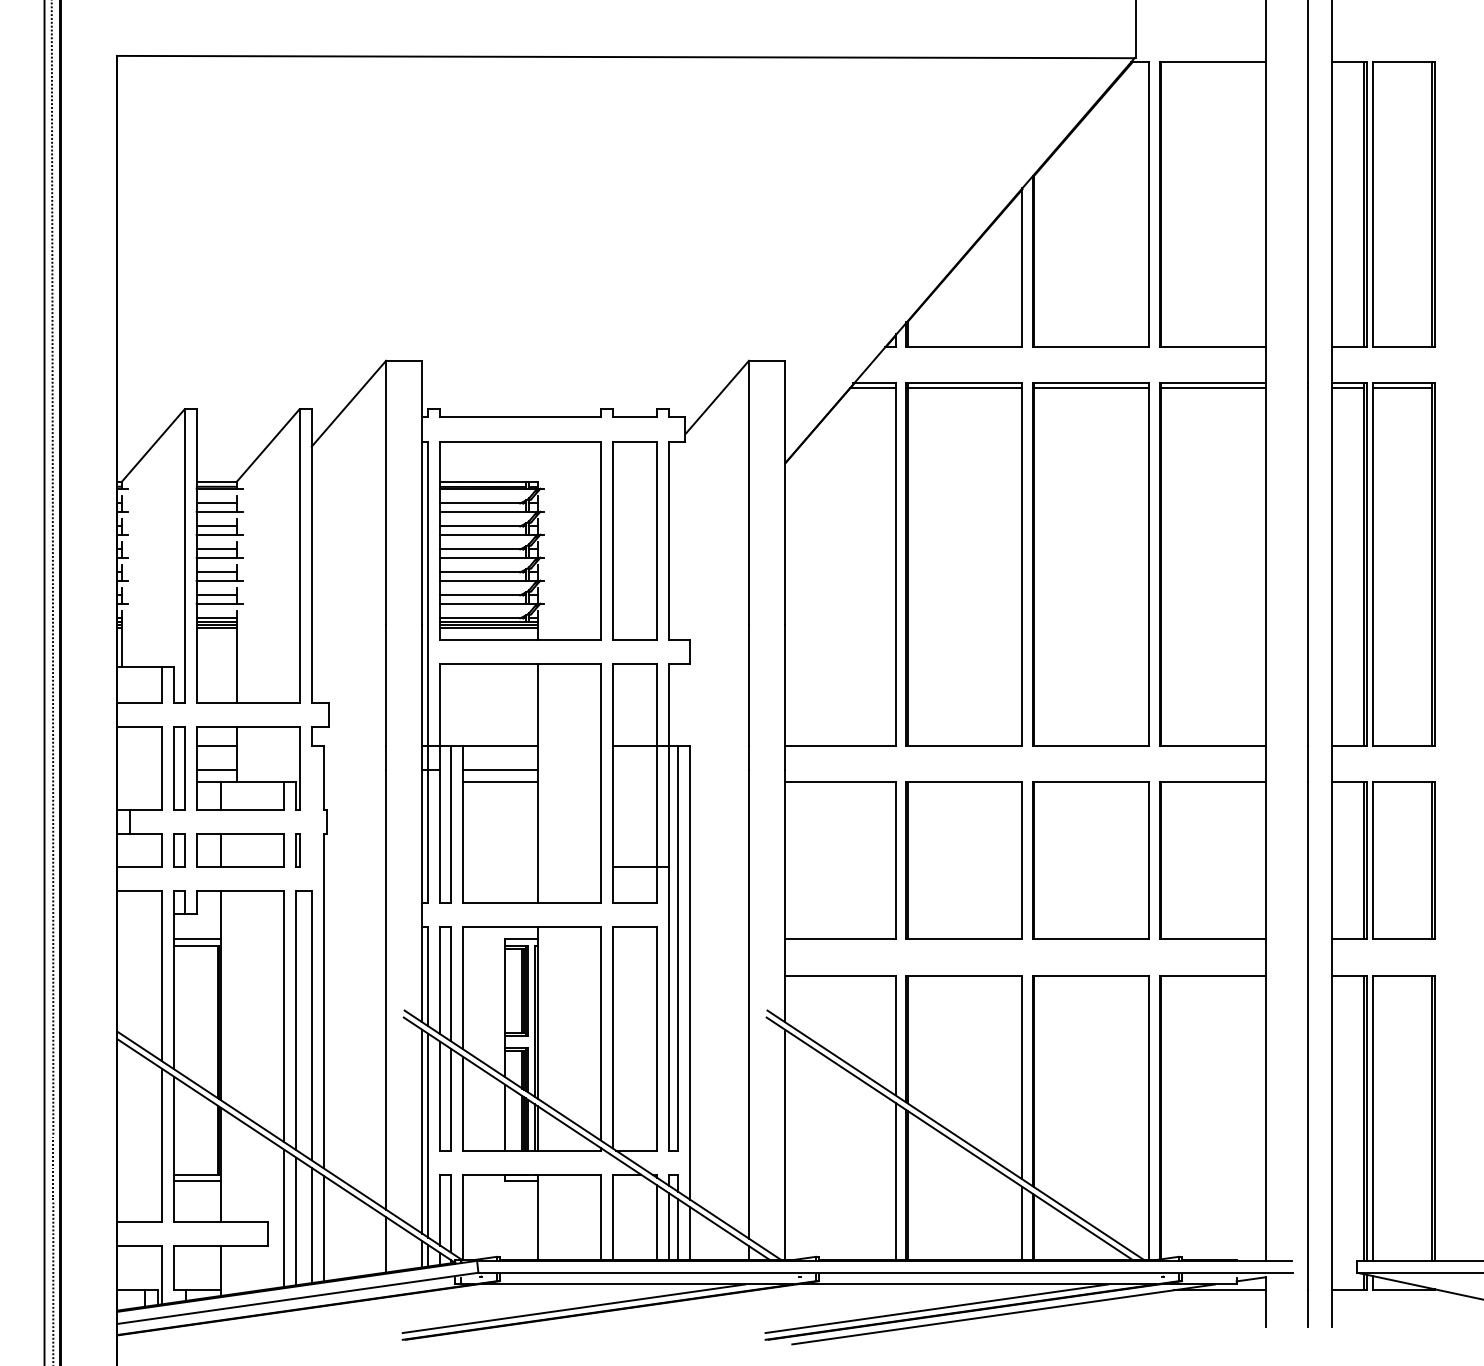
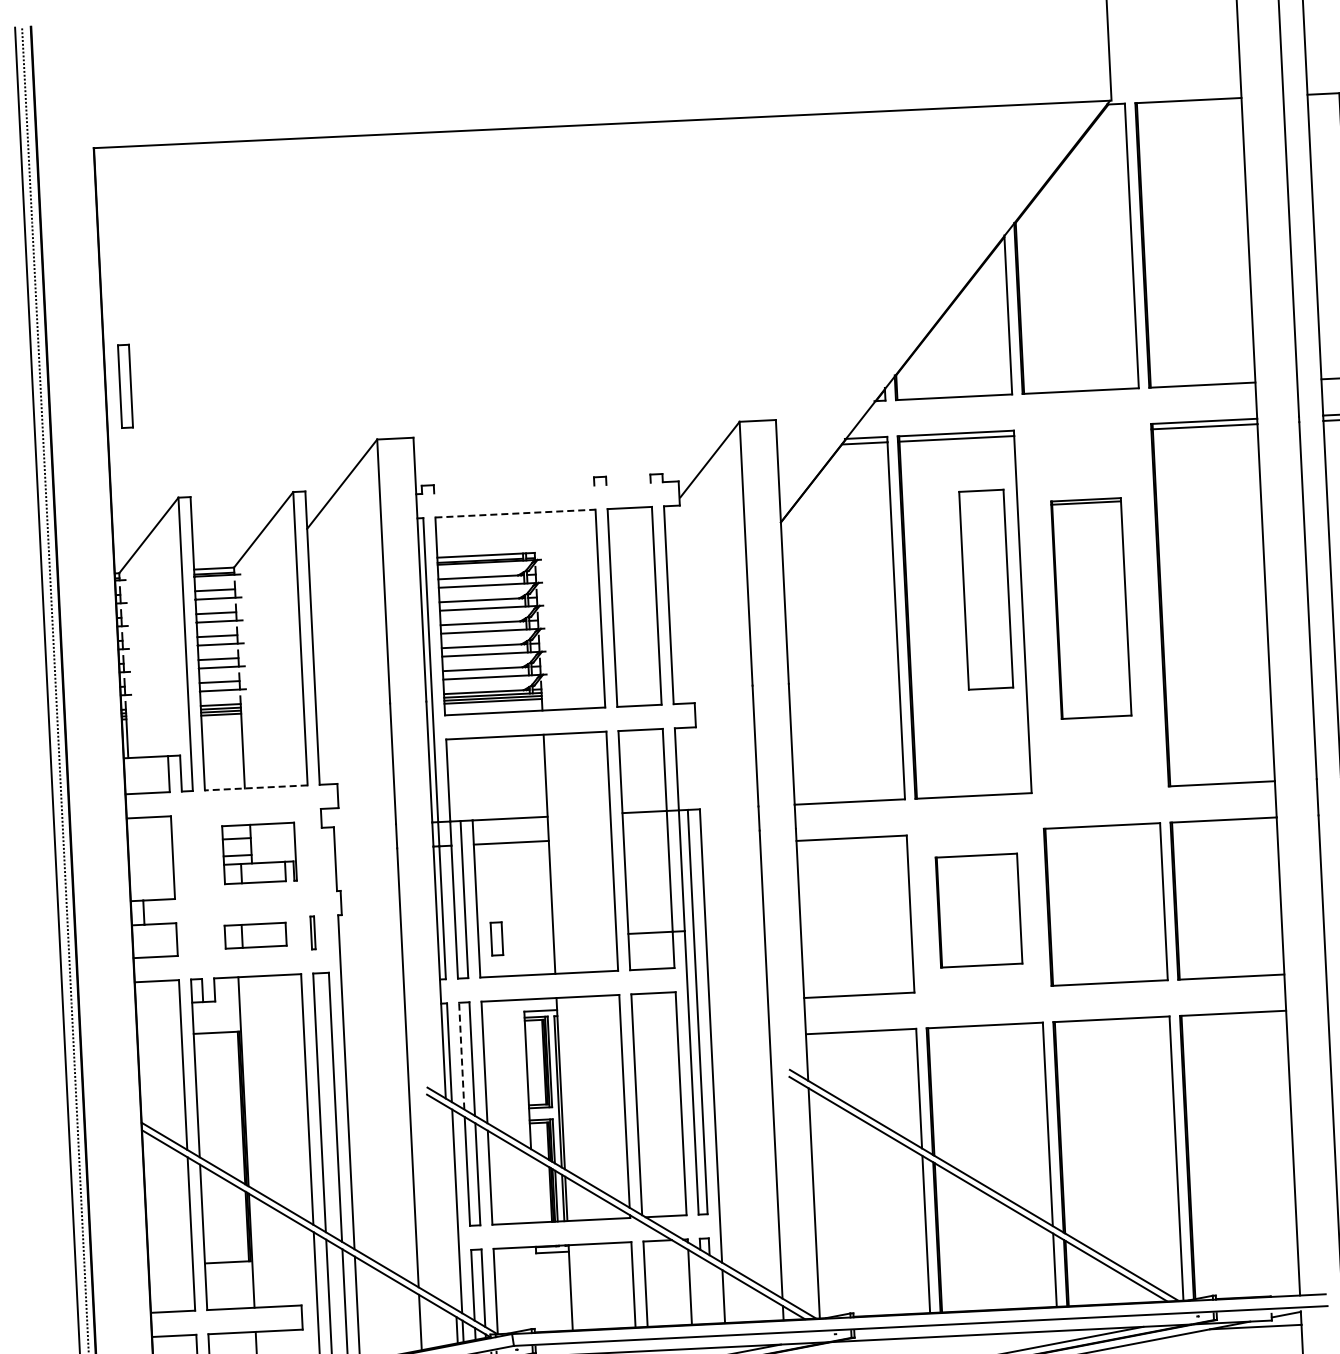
line: (520, 417) -> (514, 489), removed
line: (634, 417) -> (628, 484), removed
line: (521, 441) -> (516, 513), solid -> dashed
part: (986, 540) -> (985, 589), added
part: (1090, 564) -> (1090, 608), size x0.6
line: (247, 702) -> (255, 787), solid -> dashed
part: (179, 768) -> (125, 386), moved
part: (248, 768) -> (259, 853), size x0.7
line: (499, 782) -> (511, 855), removed
part: (179, 850) -> (497, 938), moved
part: (240, 850) -> (255, 935), size x0.7
part: (963, 860) -> (978, 910), size x0.7
line: (197, 939) -> (217, 1026), removed
line: (440, 980) -> (461, 1055), solid -> dashed
line: (505, 1117) -> (533, 1189), removed
line: (422, 1131) -> (451, 1207), removed
line: (197, 1181) -> (228, 1268), removed
line: (669, 1226) -> (702, 1290), removed
line: (678, 1229) -> (711, 1292), removed

